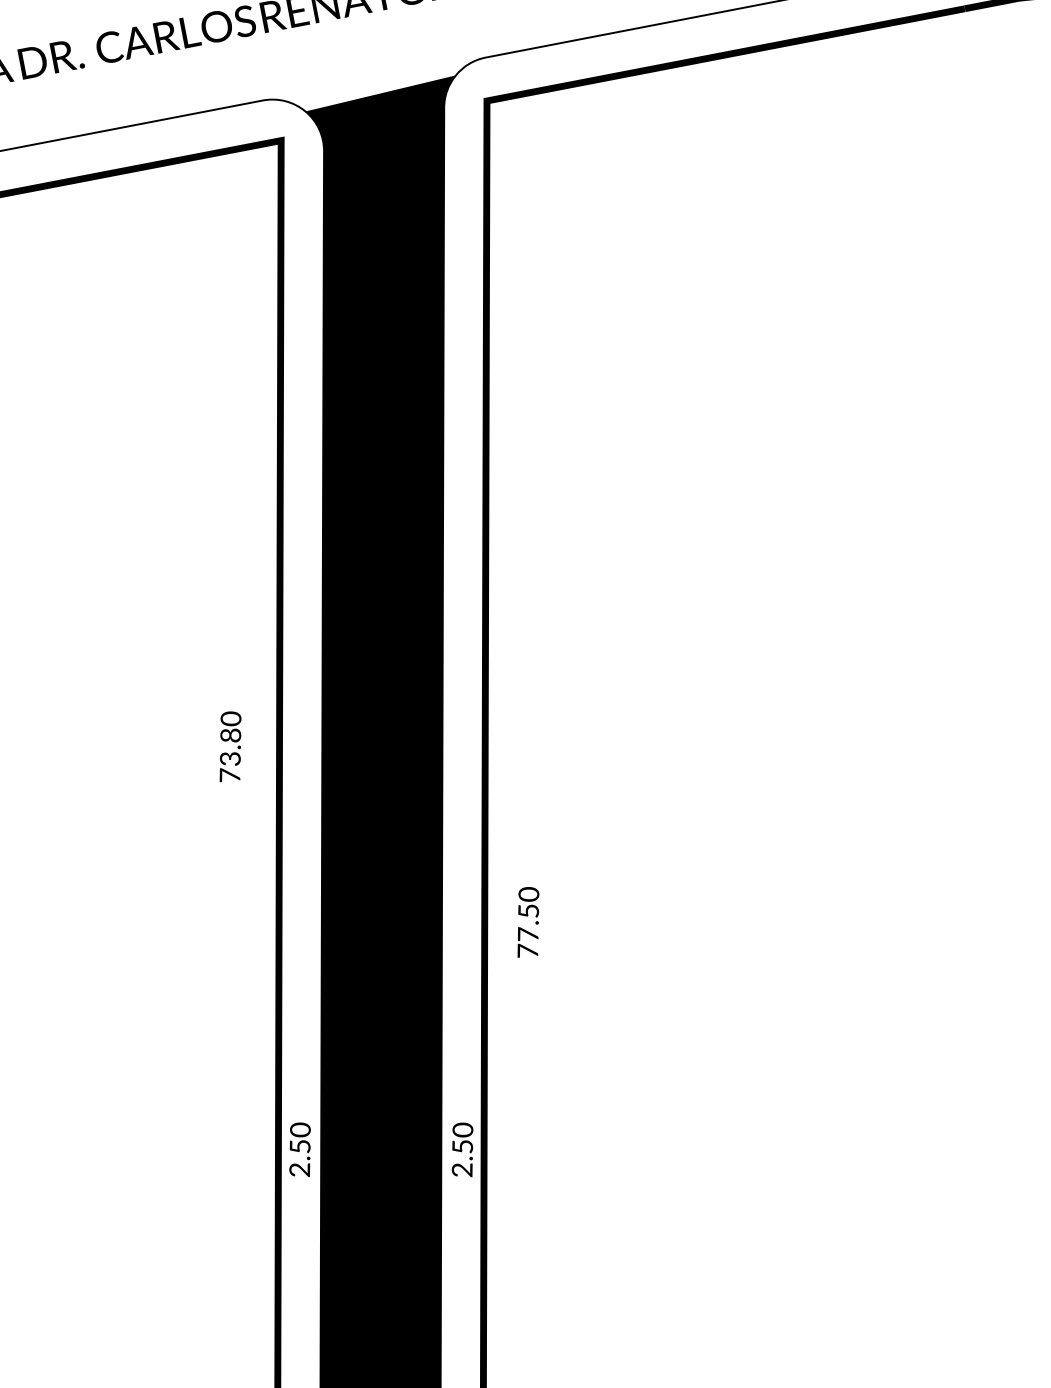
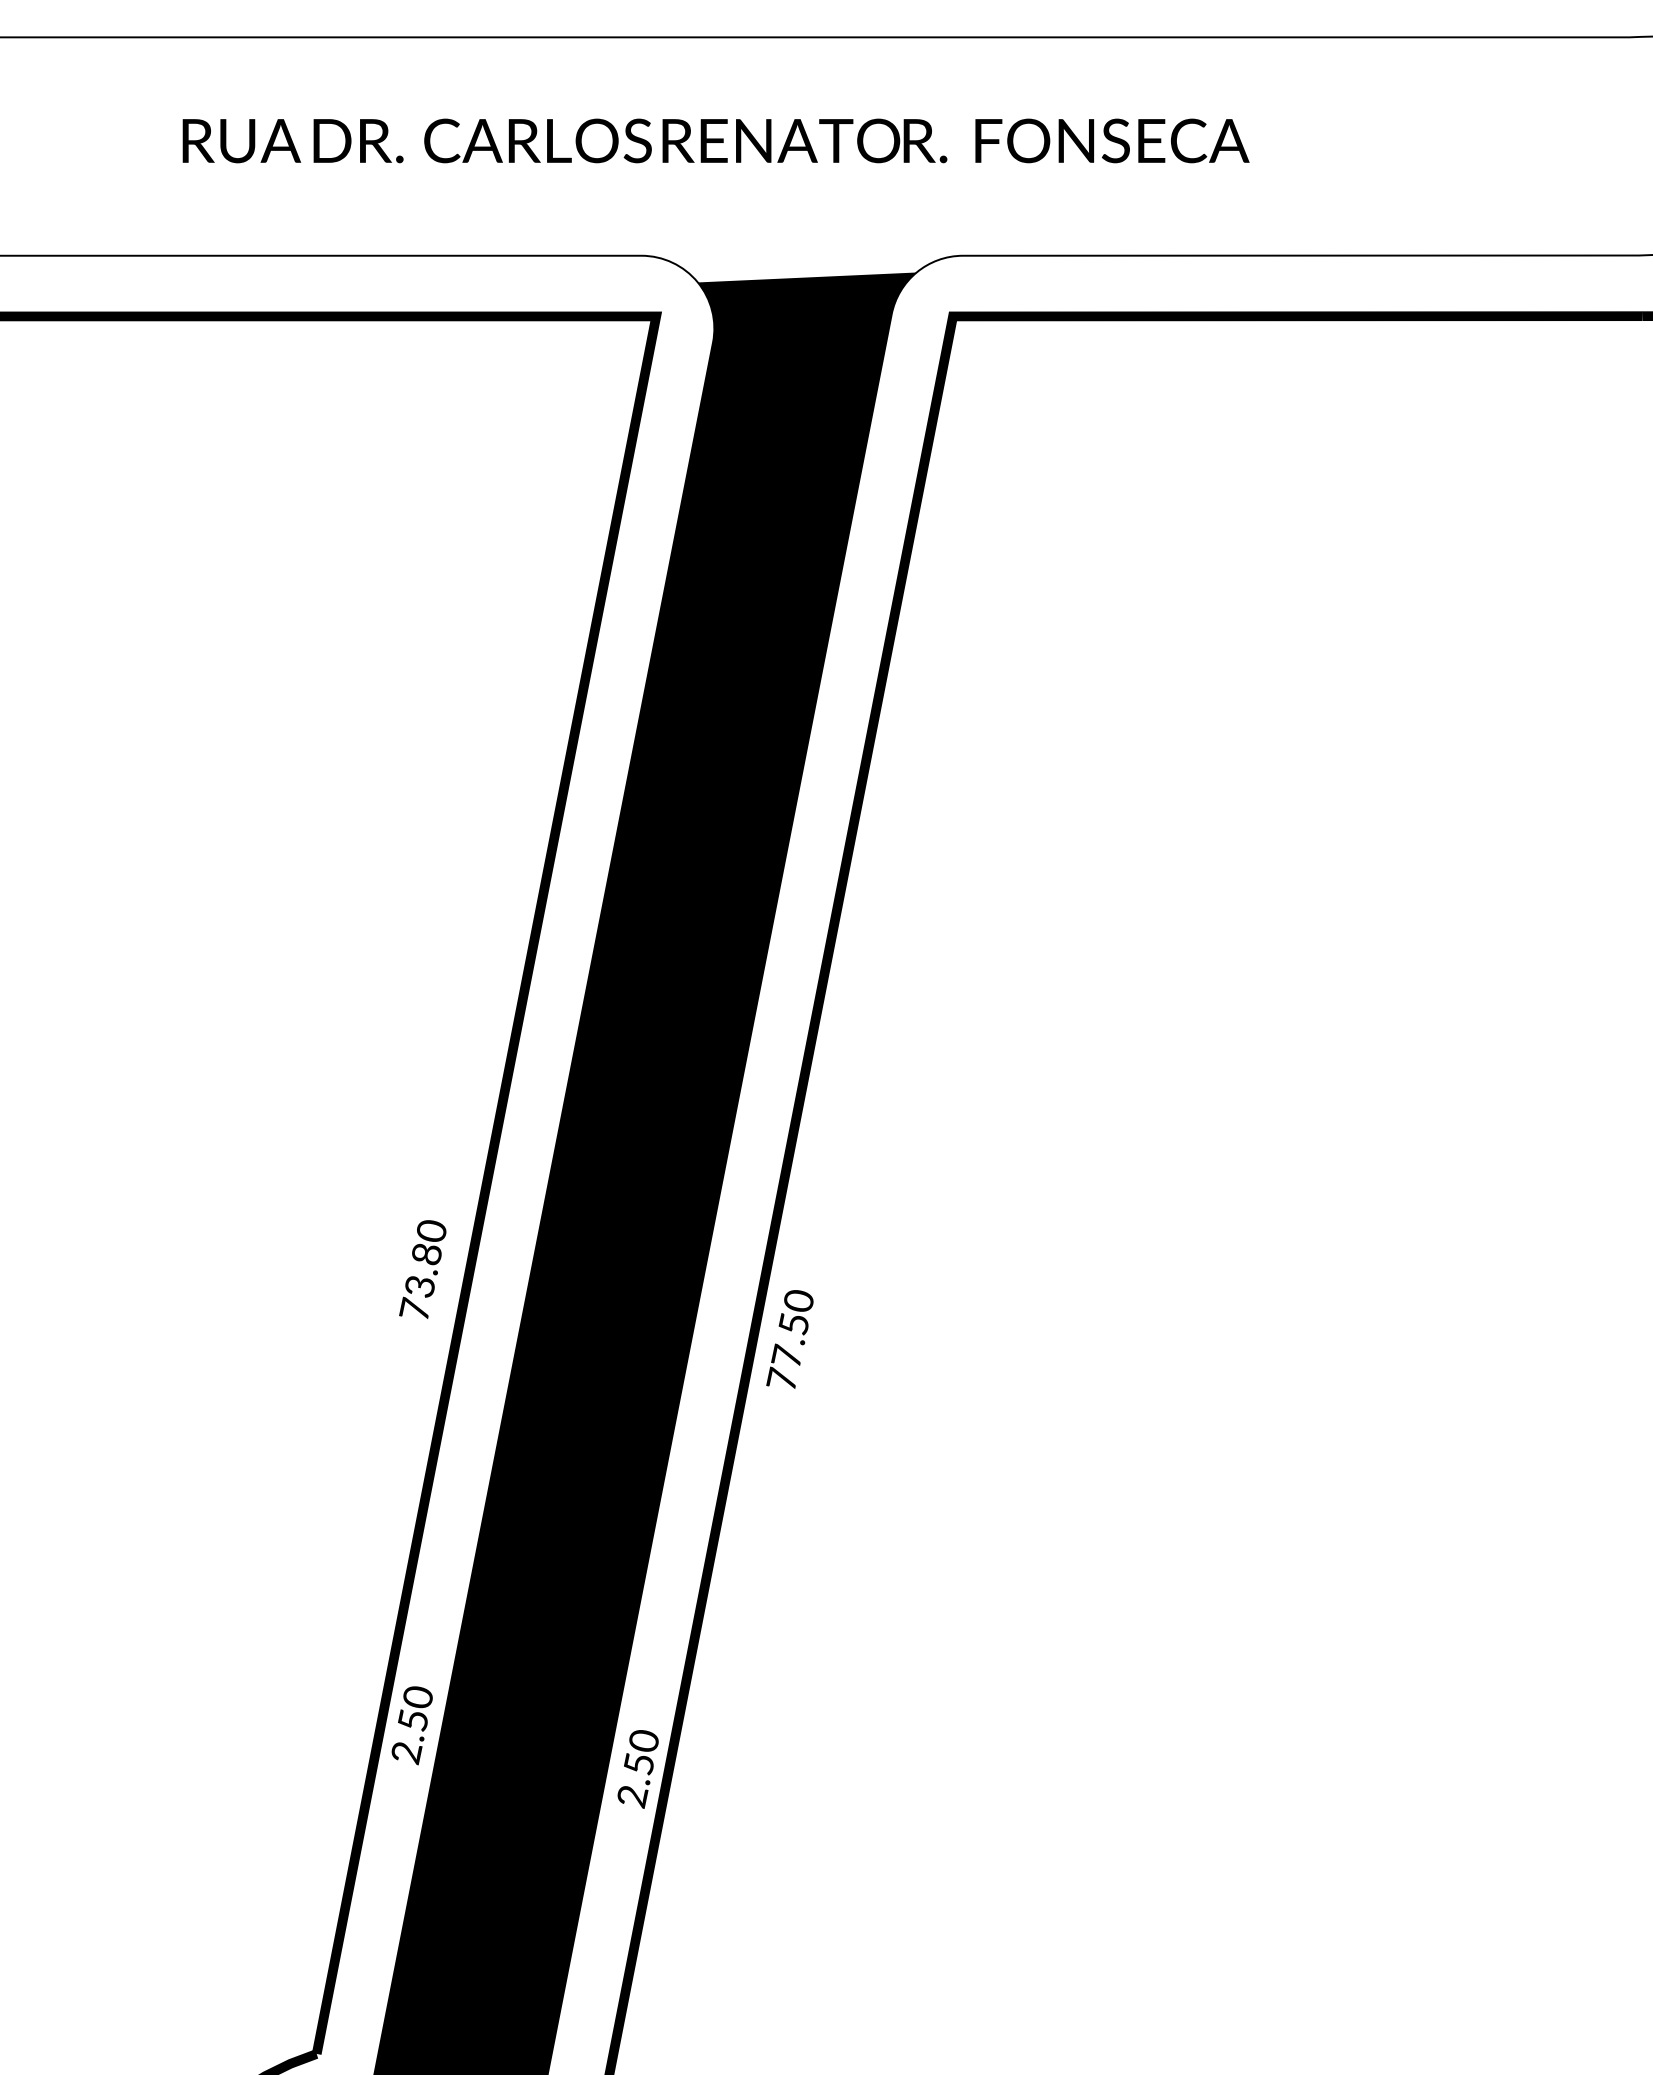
text: (229, 746) -> (422, 1269), moved
text: (527, 922) -> (789, 1339), moved

